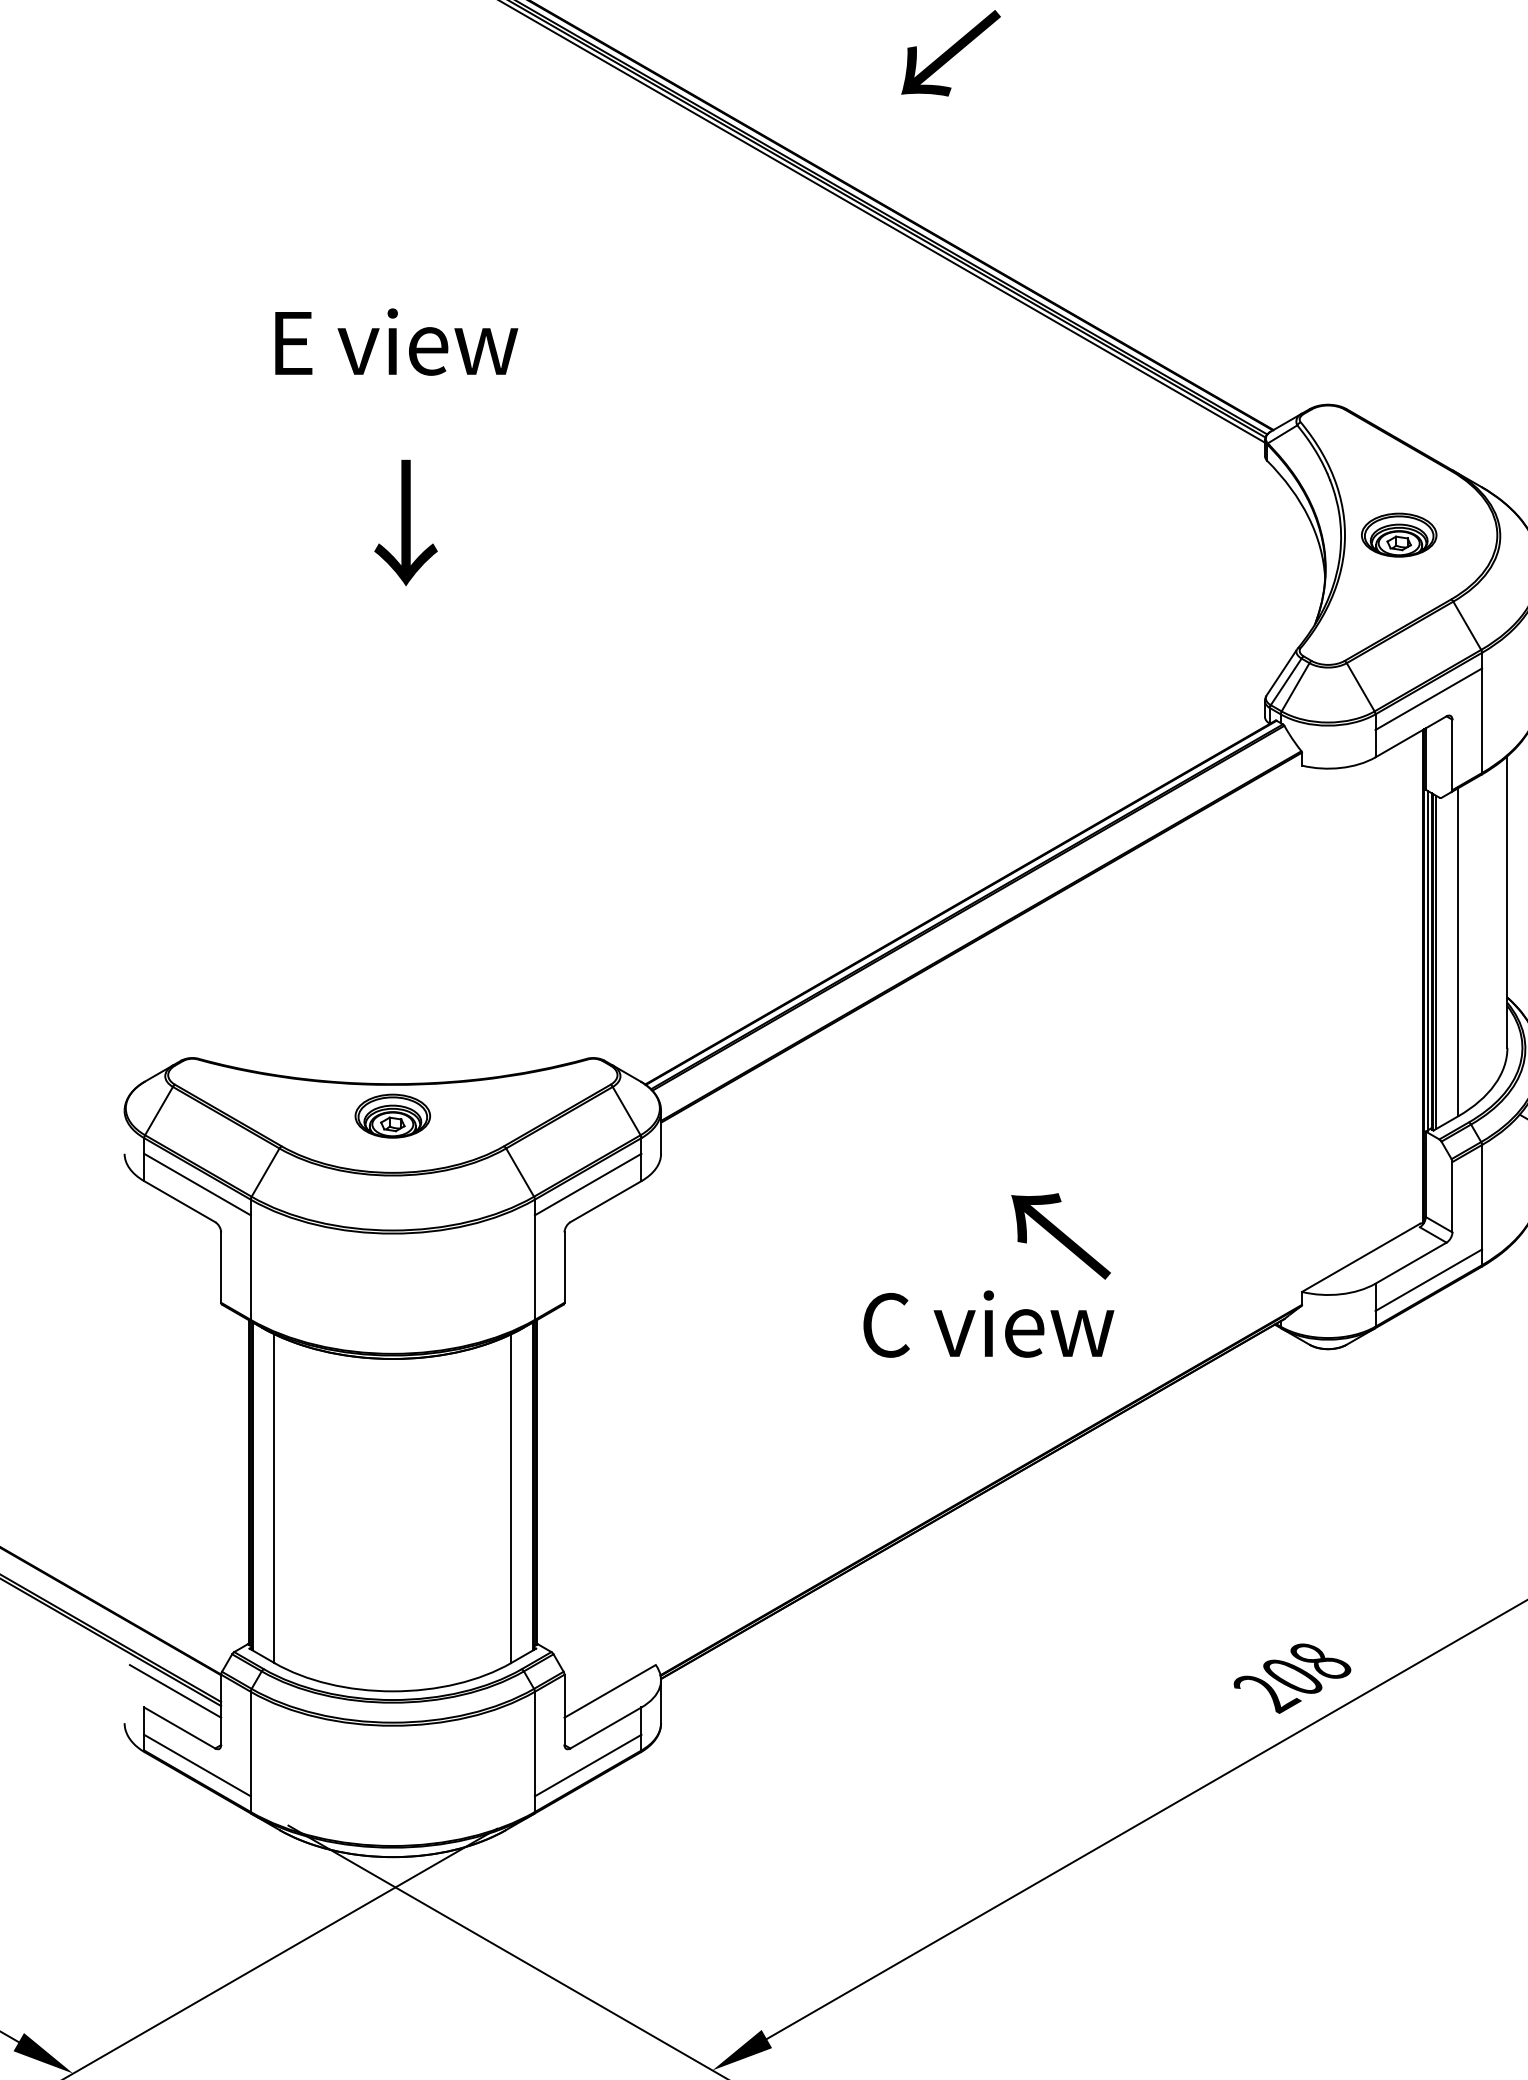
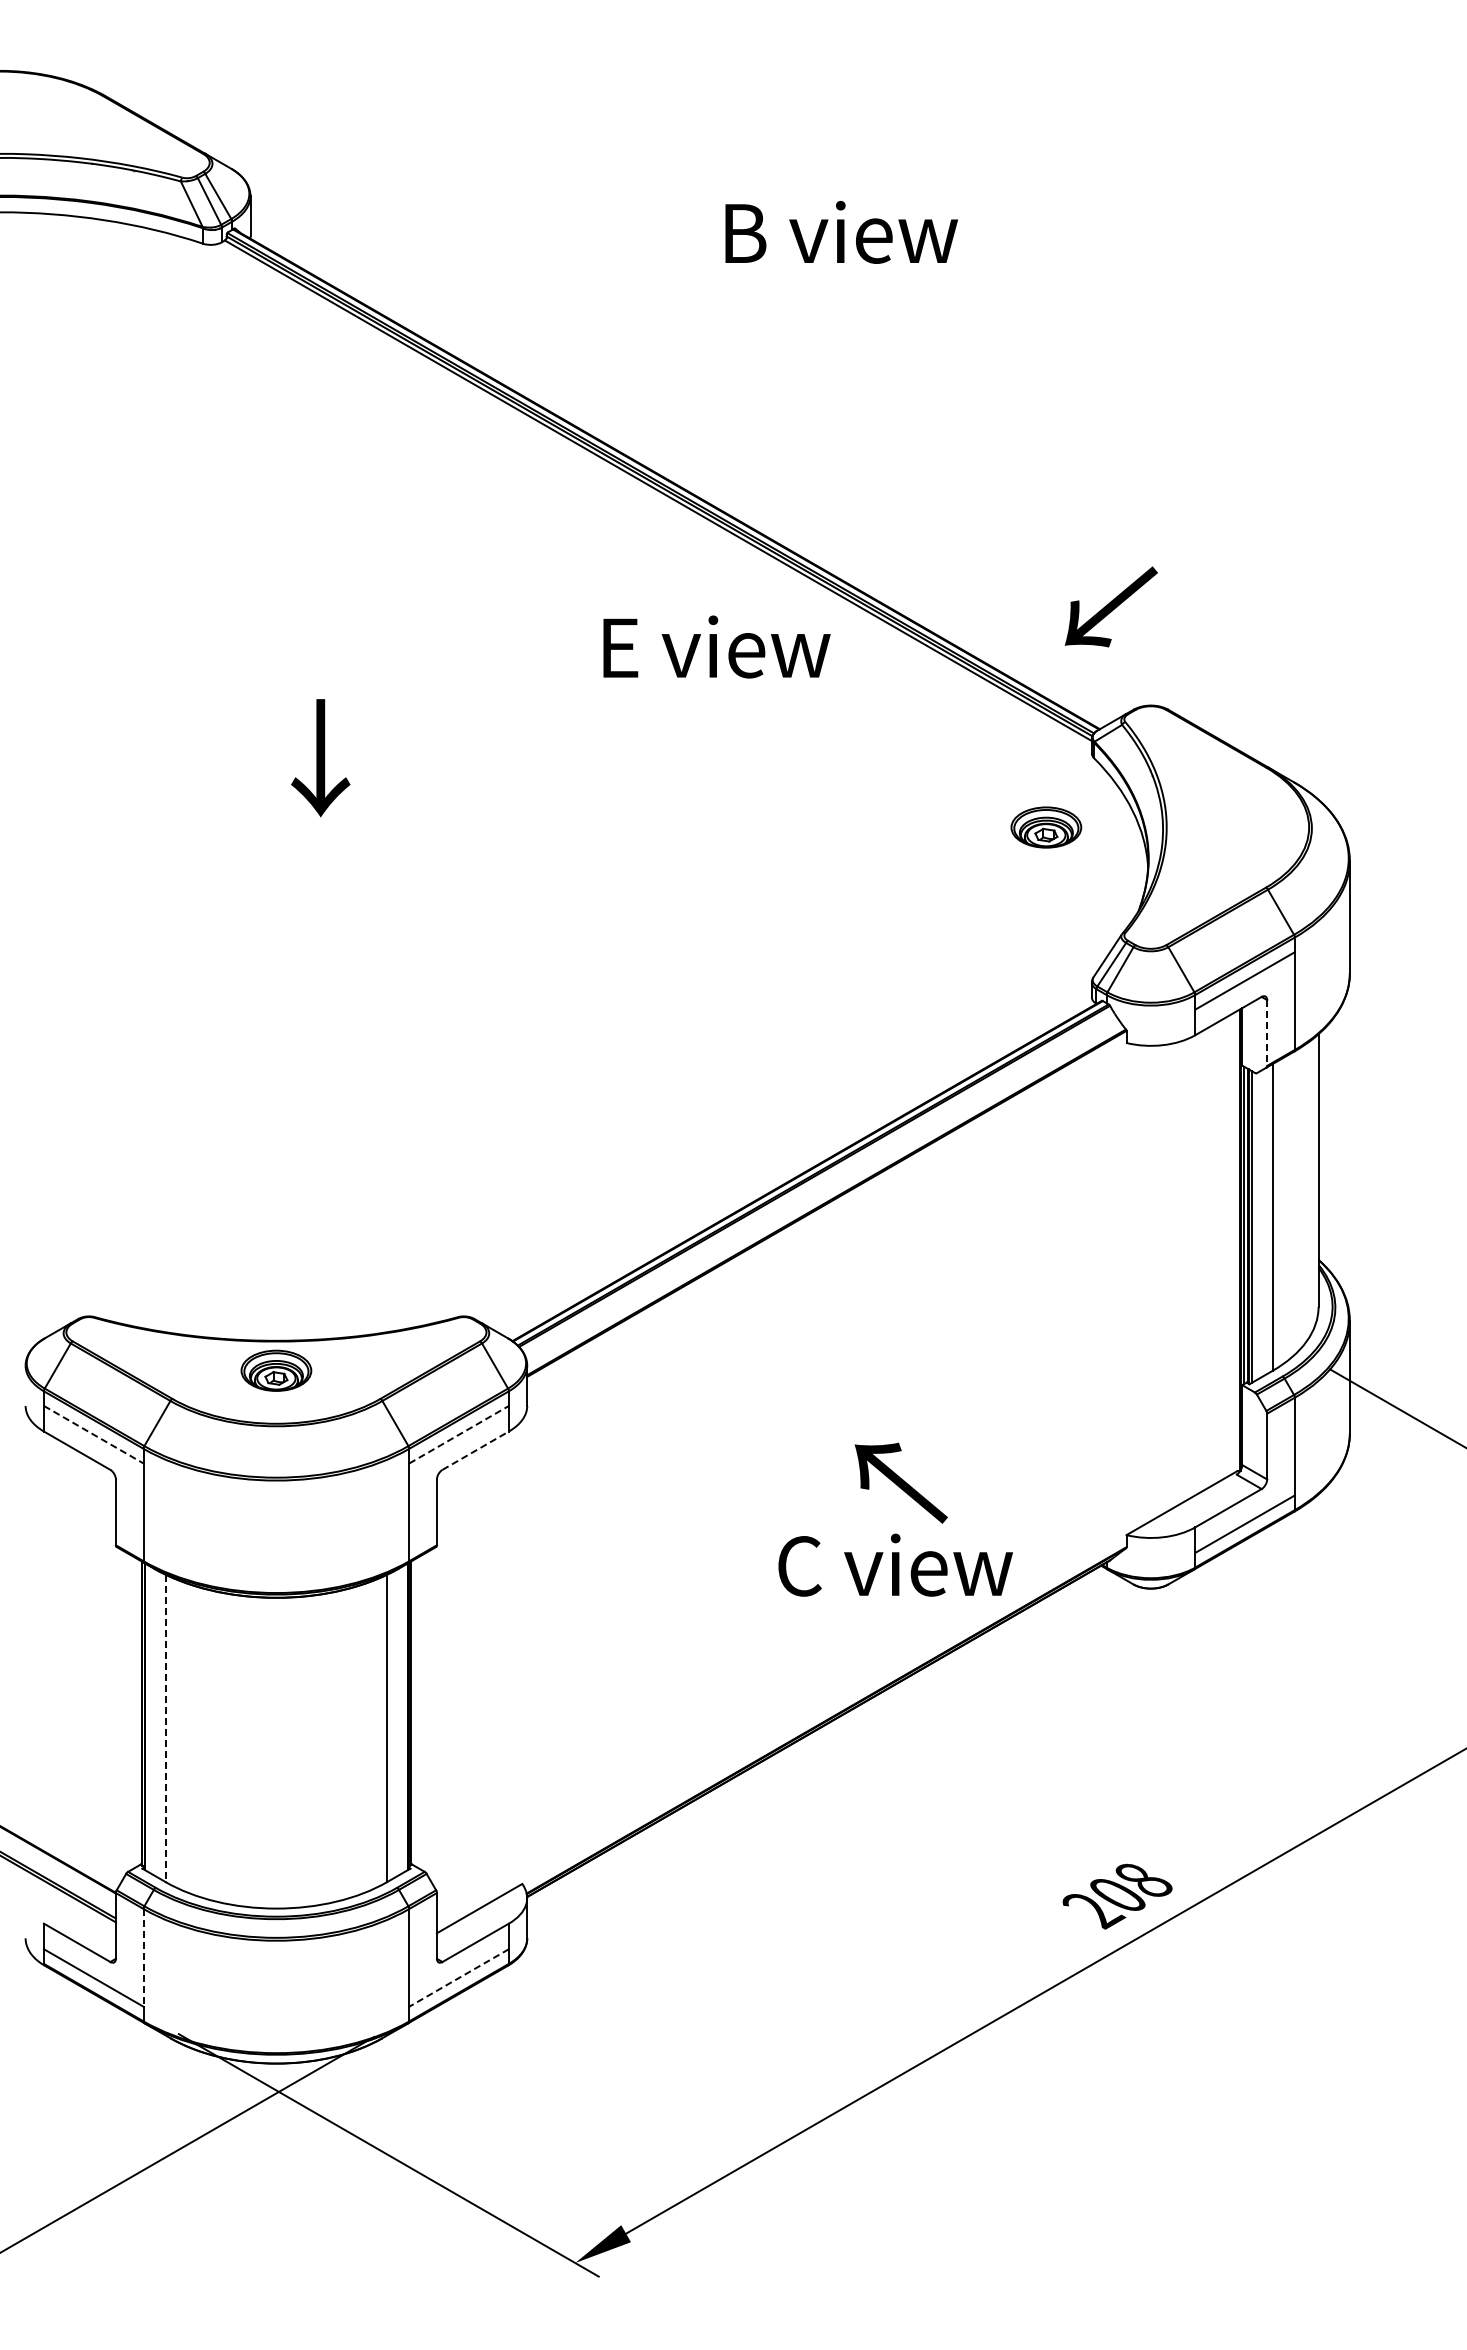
text: (950, 52) -> (1110, 606), moved
text: (396, 341) -> (716, 646), moved
text: (405, 523) -> (320, 758), moved
part: (1399, 535) -> (1046, 827), moved
line: (1452, 755) -> (1267, 1033), solid -> dashed
line: (197, 1184) -> (93, 1434), solid -> dashed
line: (588, 1184) -> (459, 1434), solid -> dashed
line: (606, 1201) -> (476, 1450), solid -> dashed
text: (988, 1323) -> (895, 1564), moved
line: (274, 1498) -> (165, 1728), solid -> dashed
line: (174, 1691) -> (72, 1908), removed
line: (250, 1743) -> (143, 1957), solid -> dashed
line: (588, 1765) -> (459, 1977), solid -> dashed

